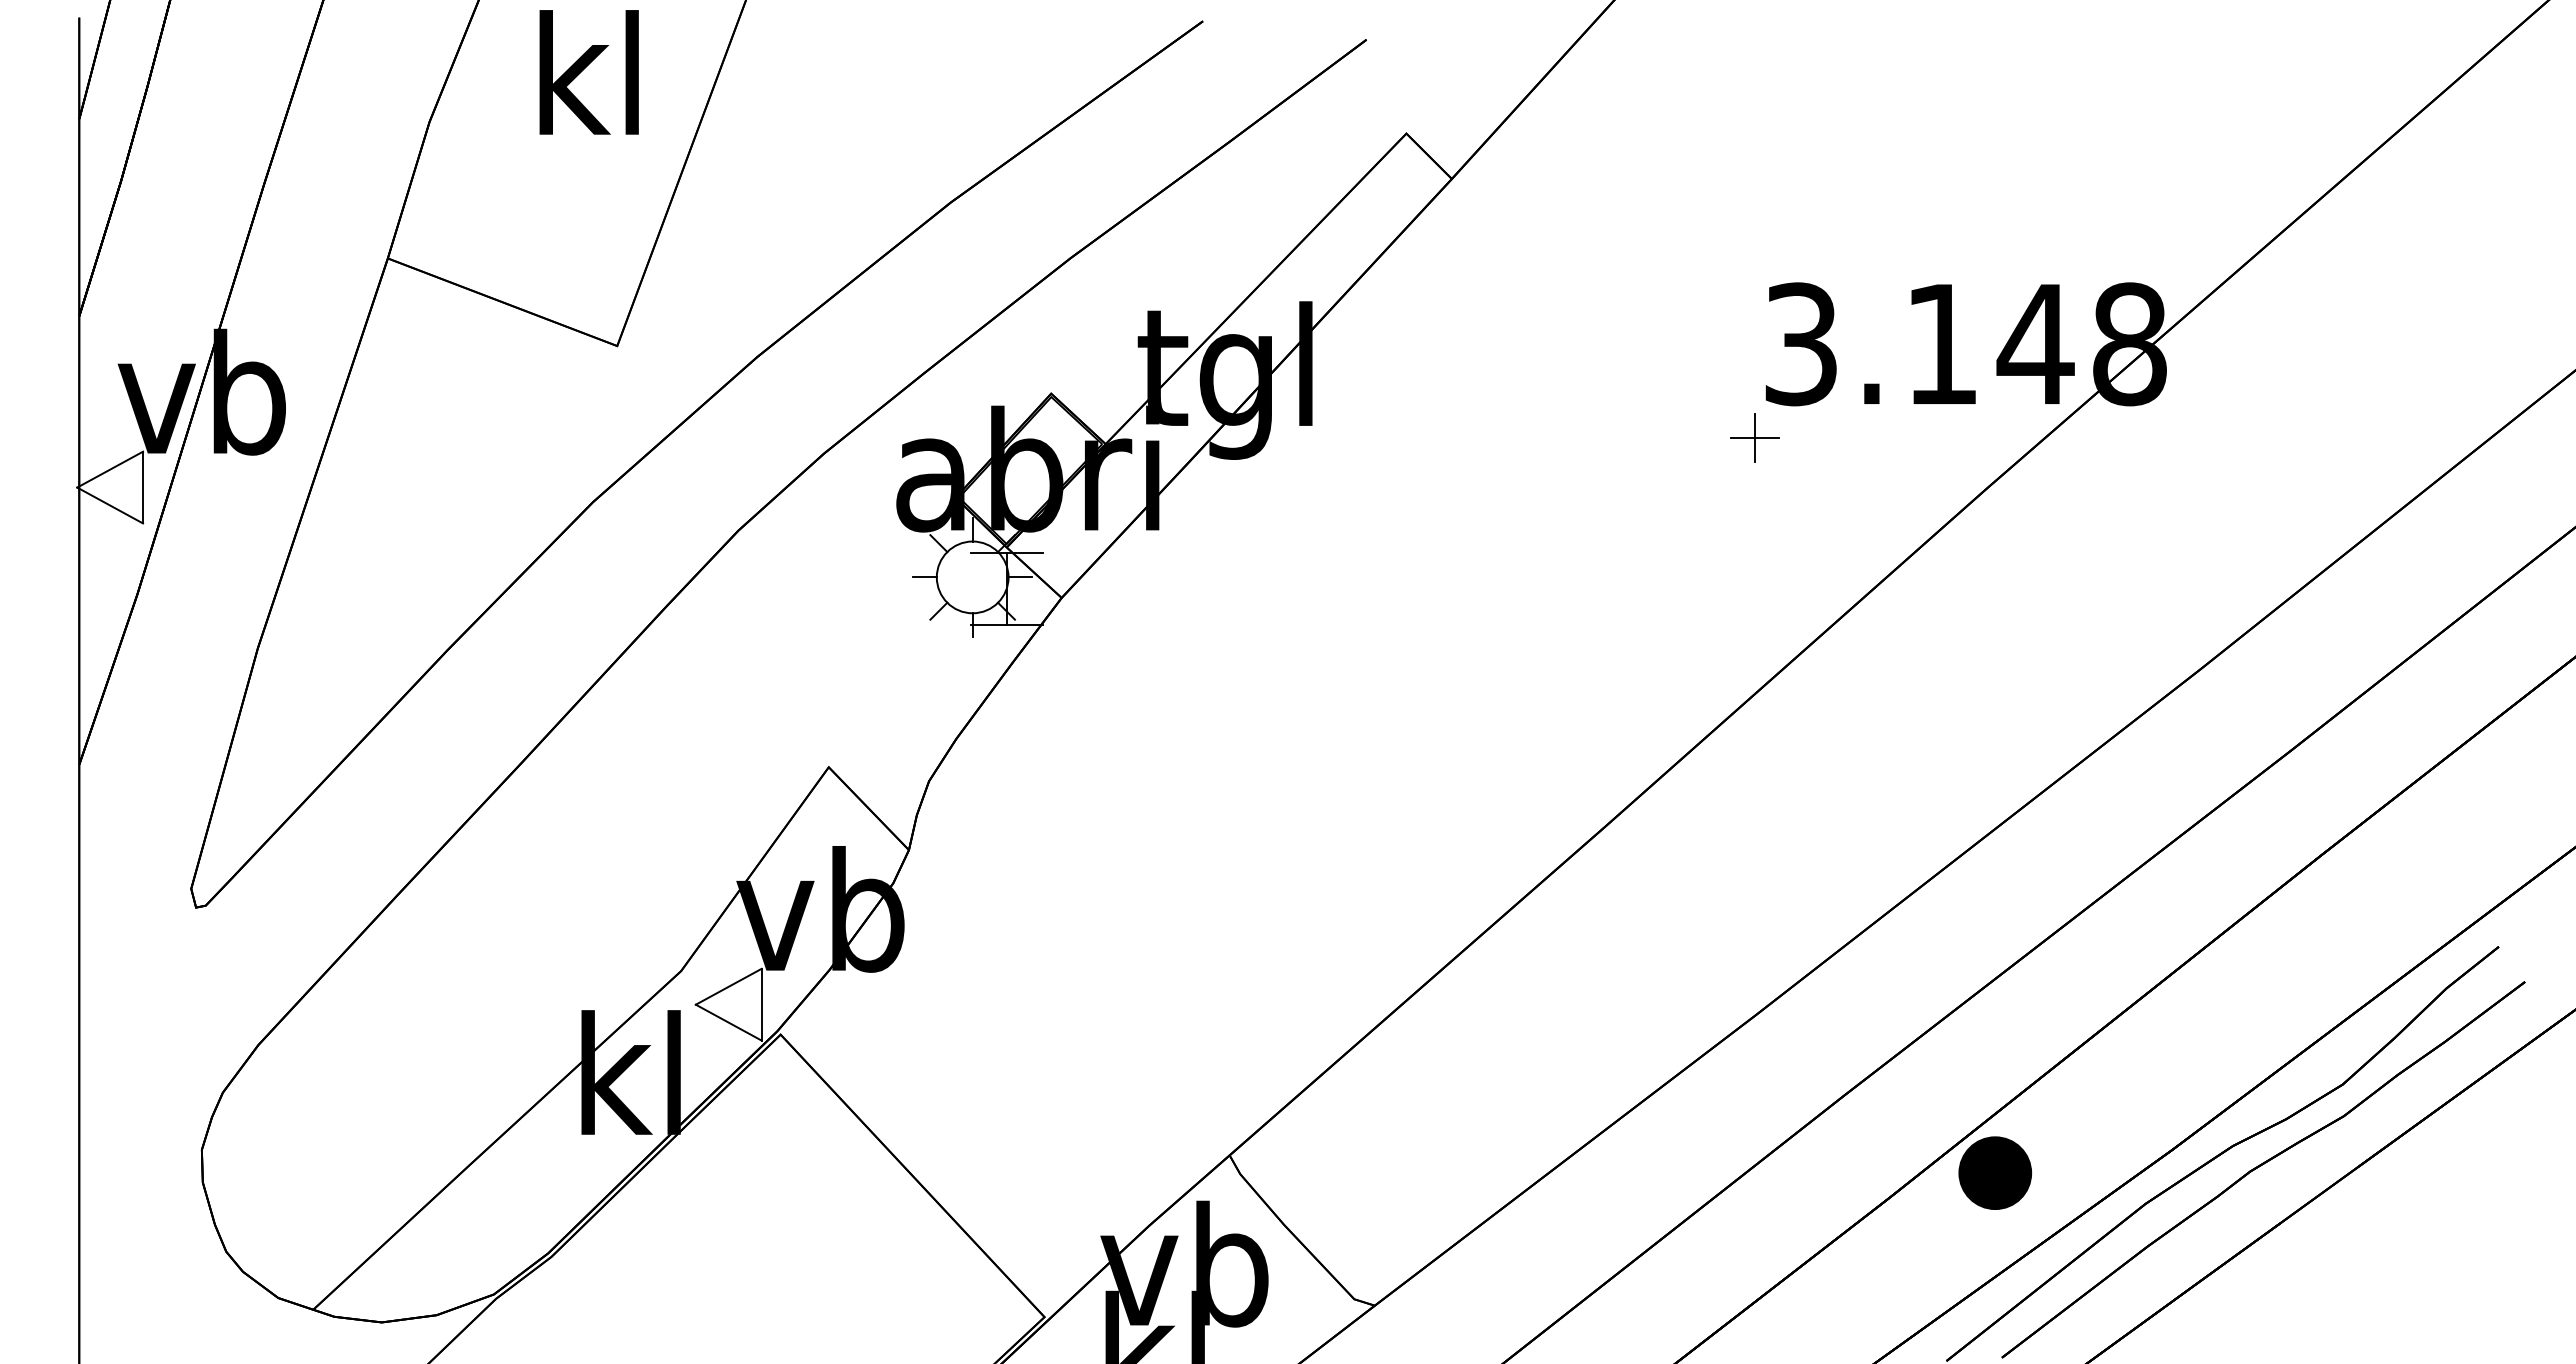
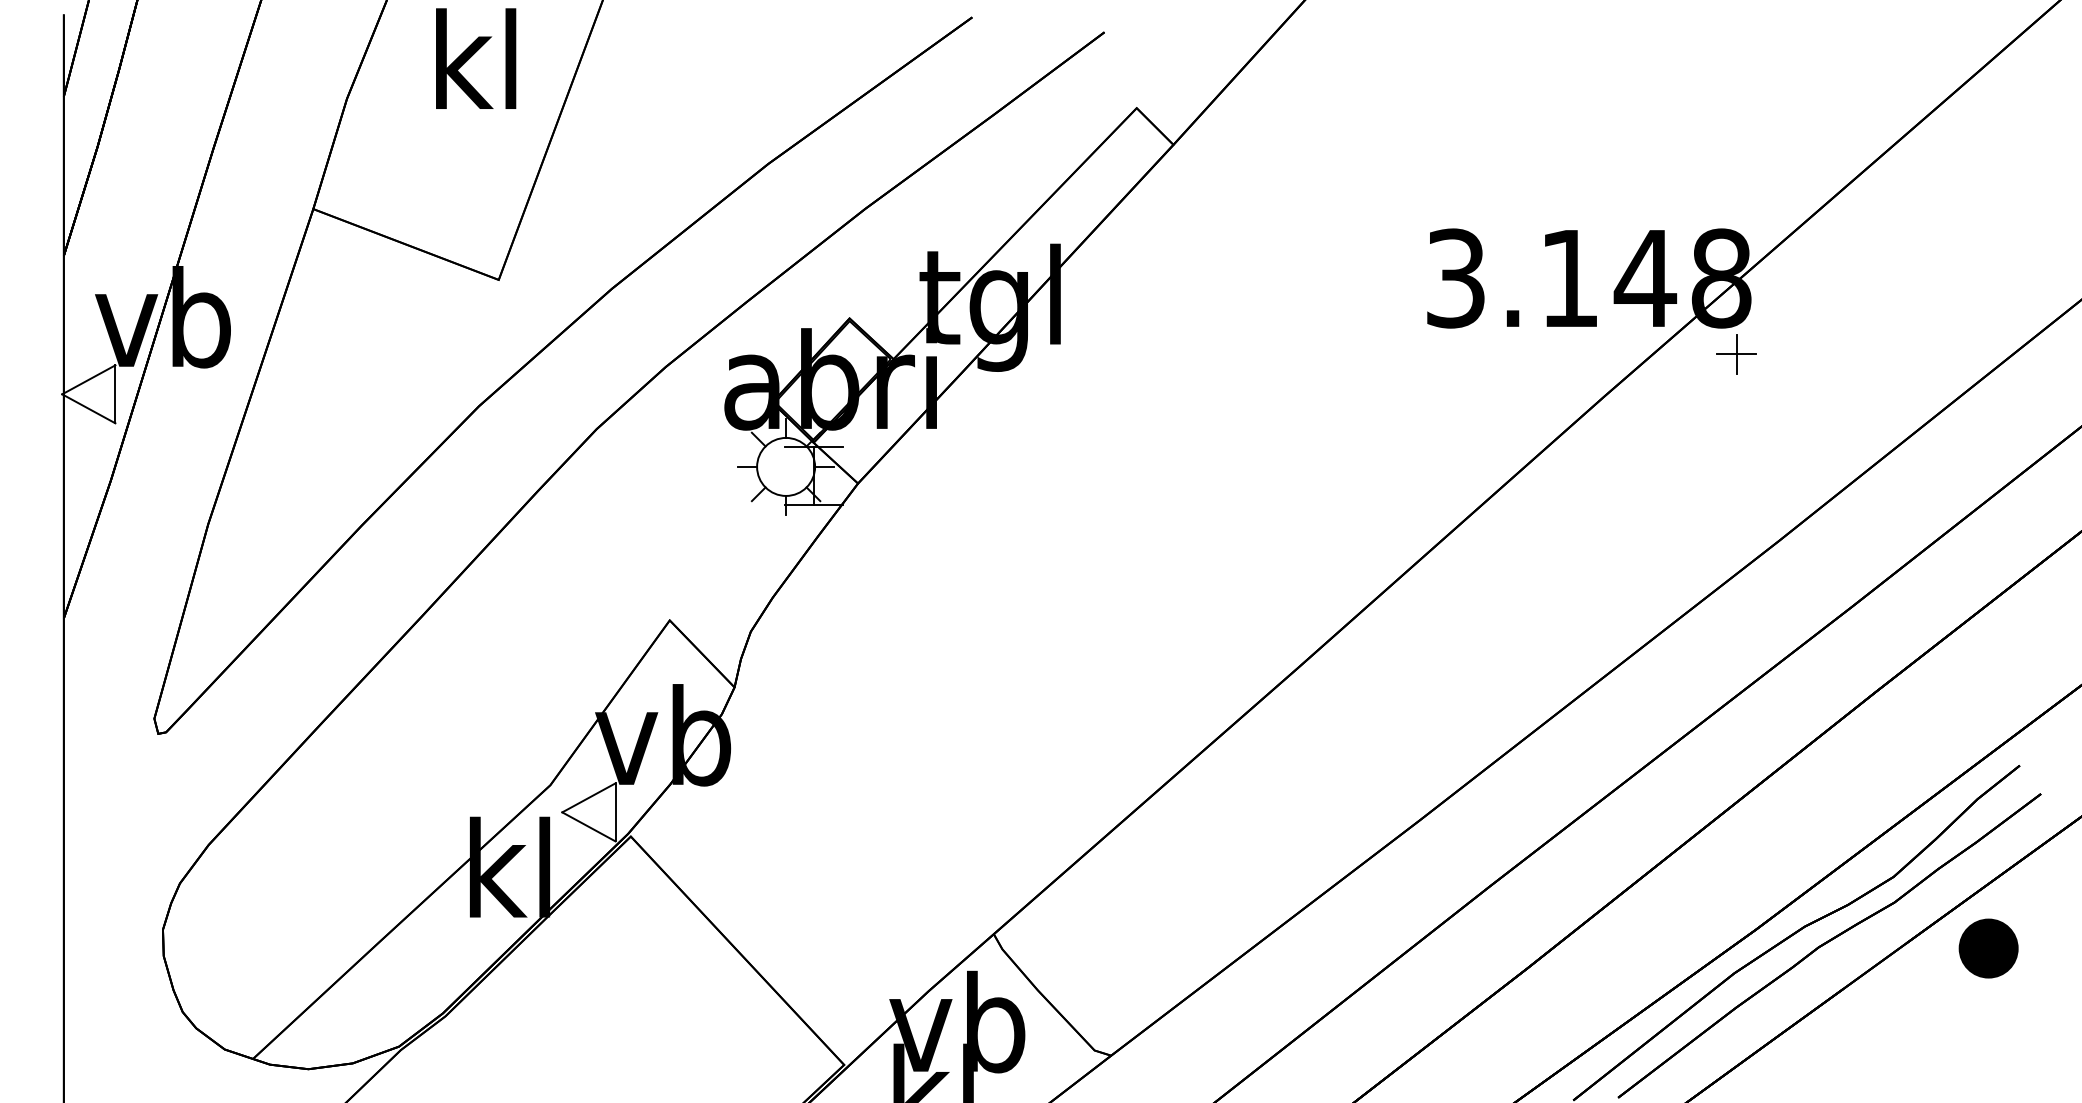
part: (1754, 437) -> (1736, 353), moved
part: (1995, 1172) -> (1988, 948), moved

